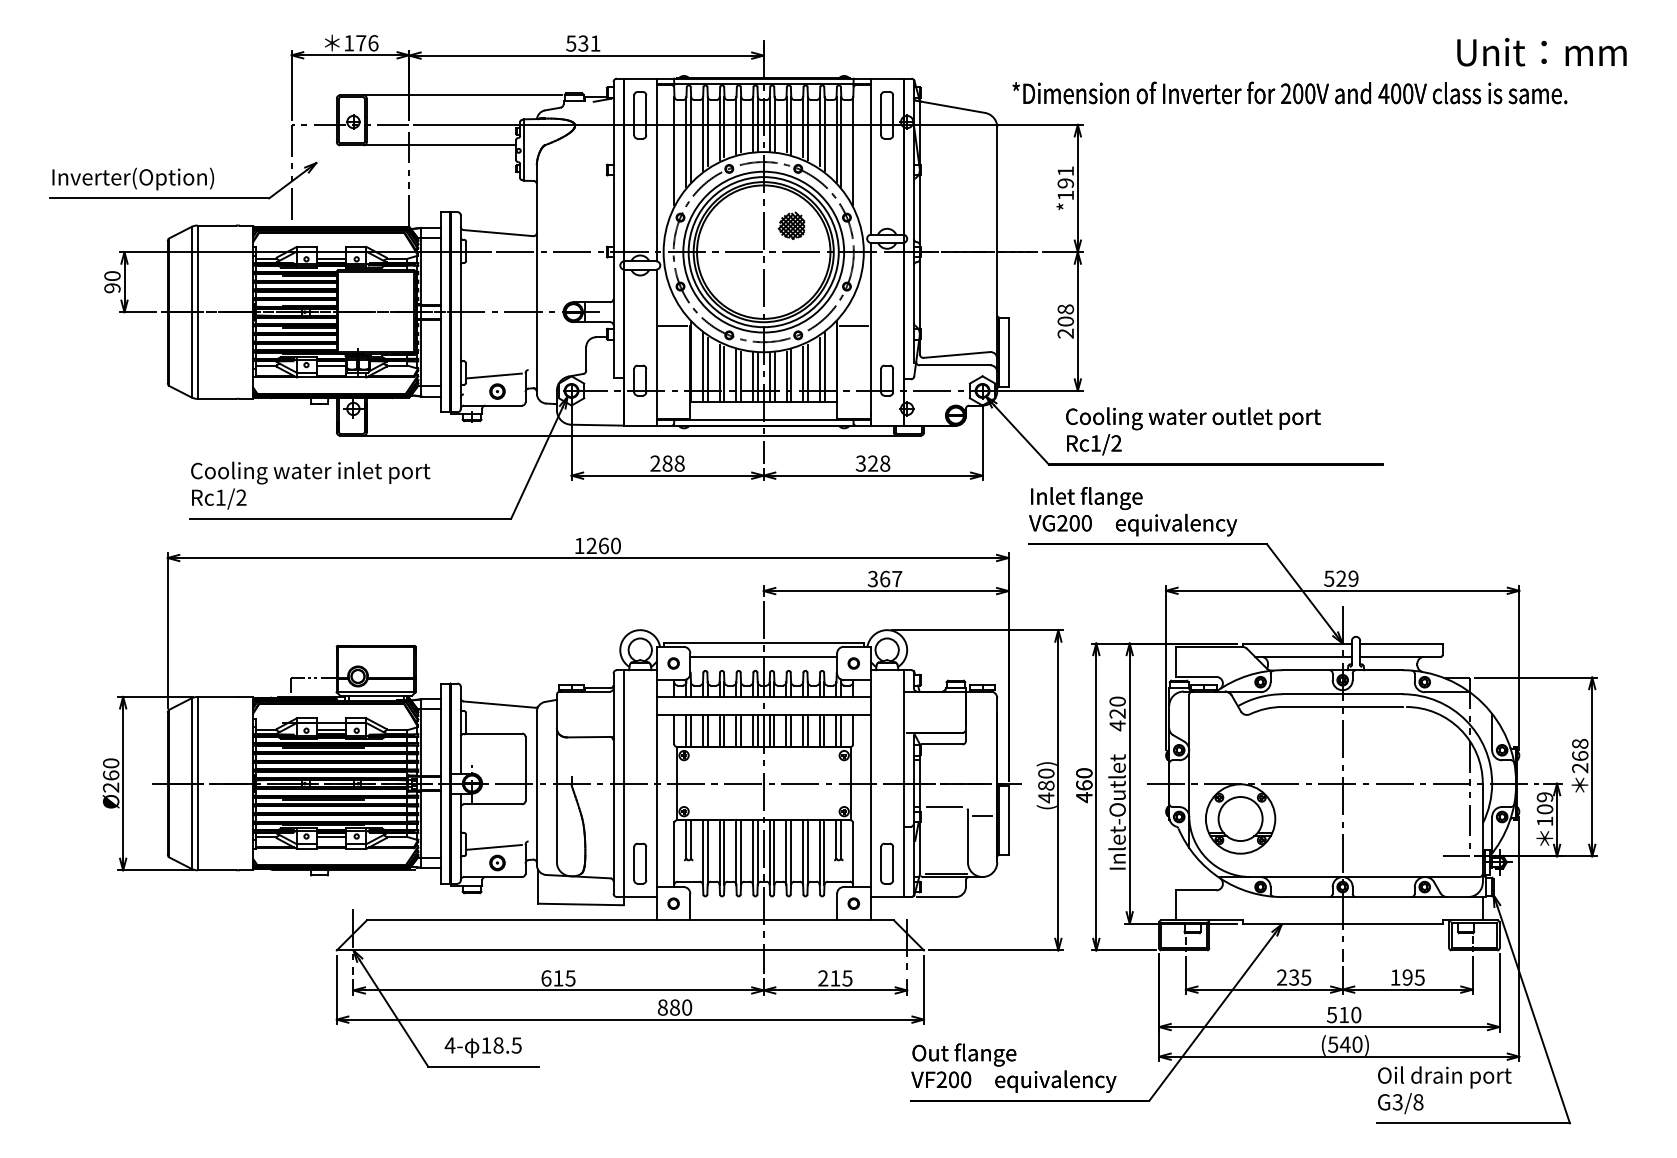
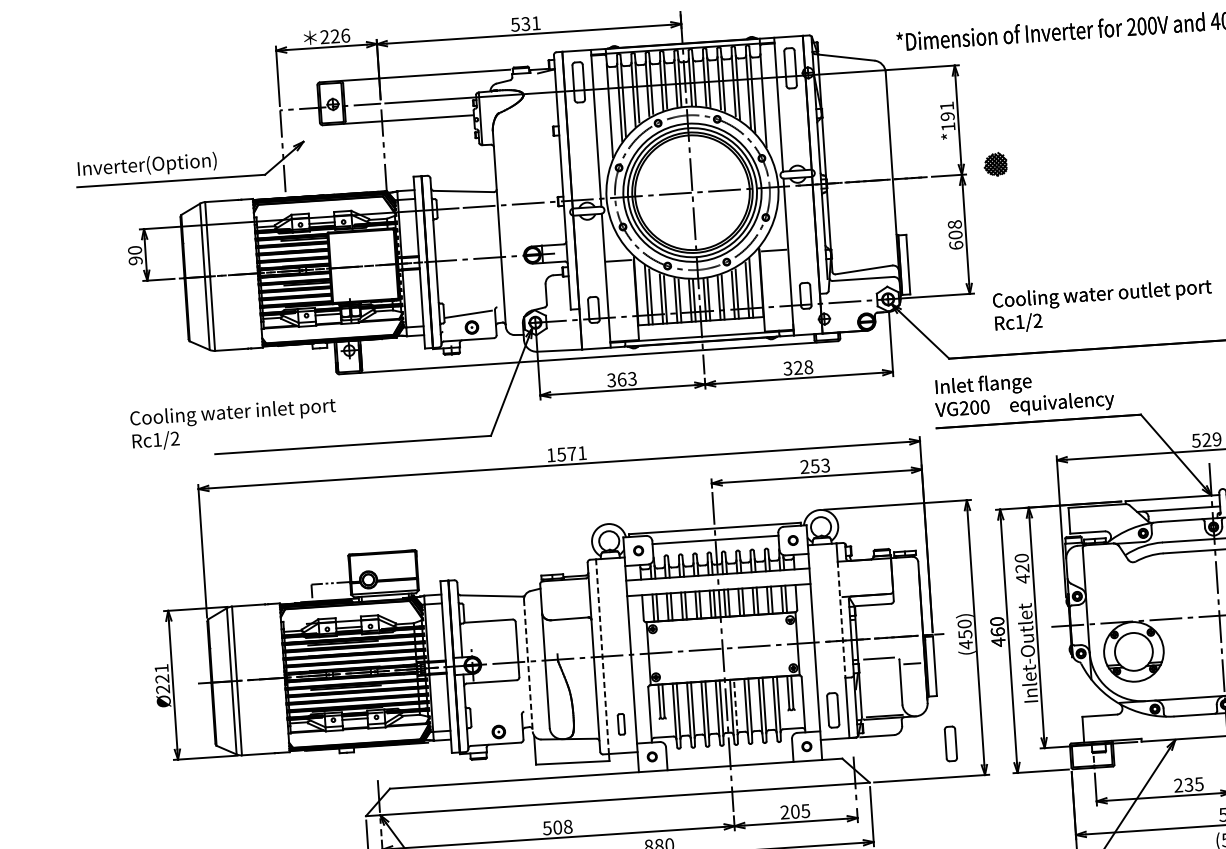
text: (355, 43) -> (330, 36), 176 -> 226
part: (791, 225) -> (995, 164), moved
text: (1065, 333) -> (956, 245), 208 -> 608
text: (1193, 431) -> (1103, 306), moved
text: (667, 463) -> (621, 379), 288 -> 363
text: (310, 485) -> (233, 424), moved
text: (603, 545) -> (571, 453), 1260 -> 1571
text: (884, 578) -> (814, 465), 367 -> 253
line: (903, 759) -> (841, 620), solid -> dashed
text: (110, 769) -> (161, 673), Ø260 -> Ø221
line: (623, 783) -> (602, 656), solid -> dashed
text: (1046, 785) -> (965, 634), (480) -> (450)
line: (536, 788) -> (528, 665), solid -> dashed
line: (494, 847) -> (495, 718), removed
line: (774, 852) -> (735, 707), solid -> dashed
part: (640, 863) -> (621, 724), size x0.6
part: (1020, 911) -> (950, 743), added
text: (558, 978) -> (557, 827), 615 -> 508
text: (835, 978) -> (795, 811), 215 -> 205

